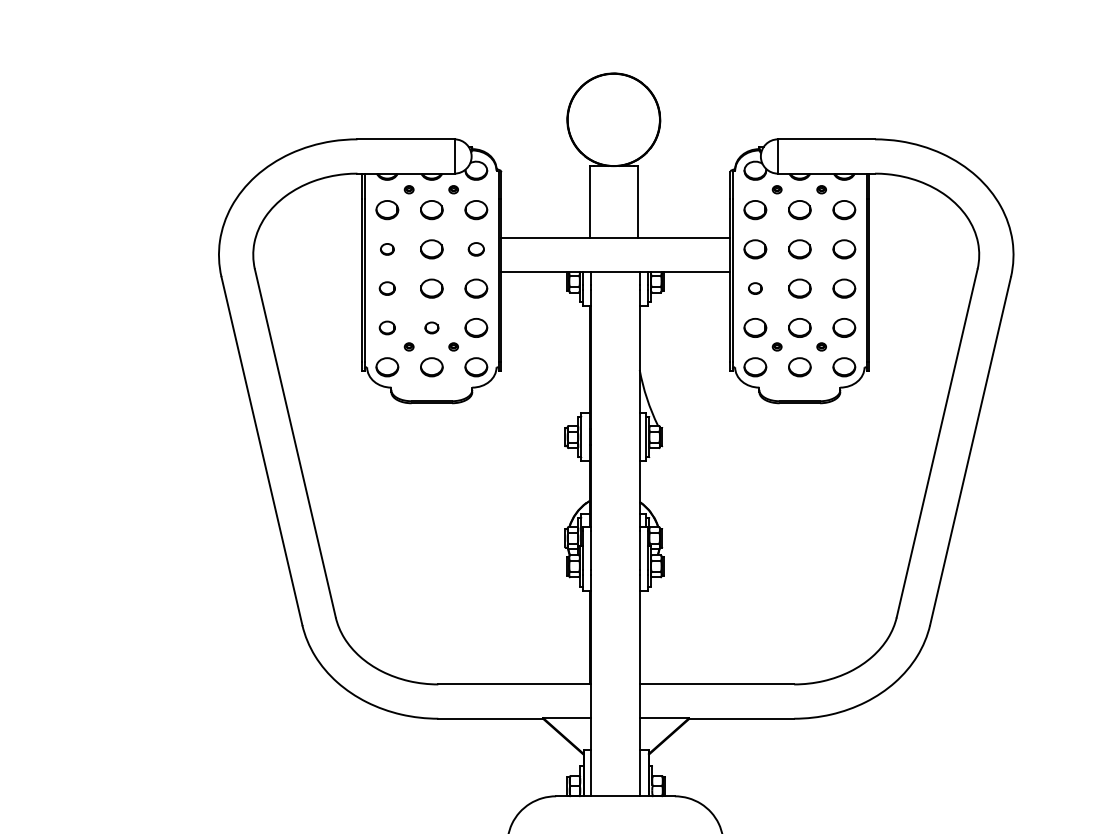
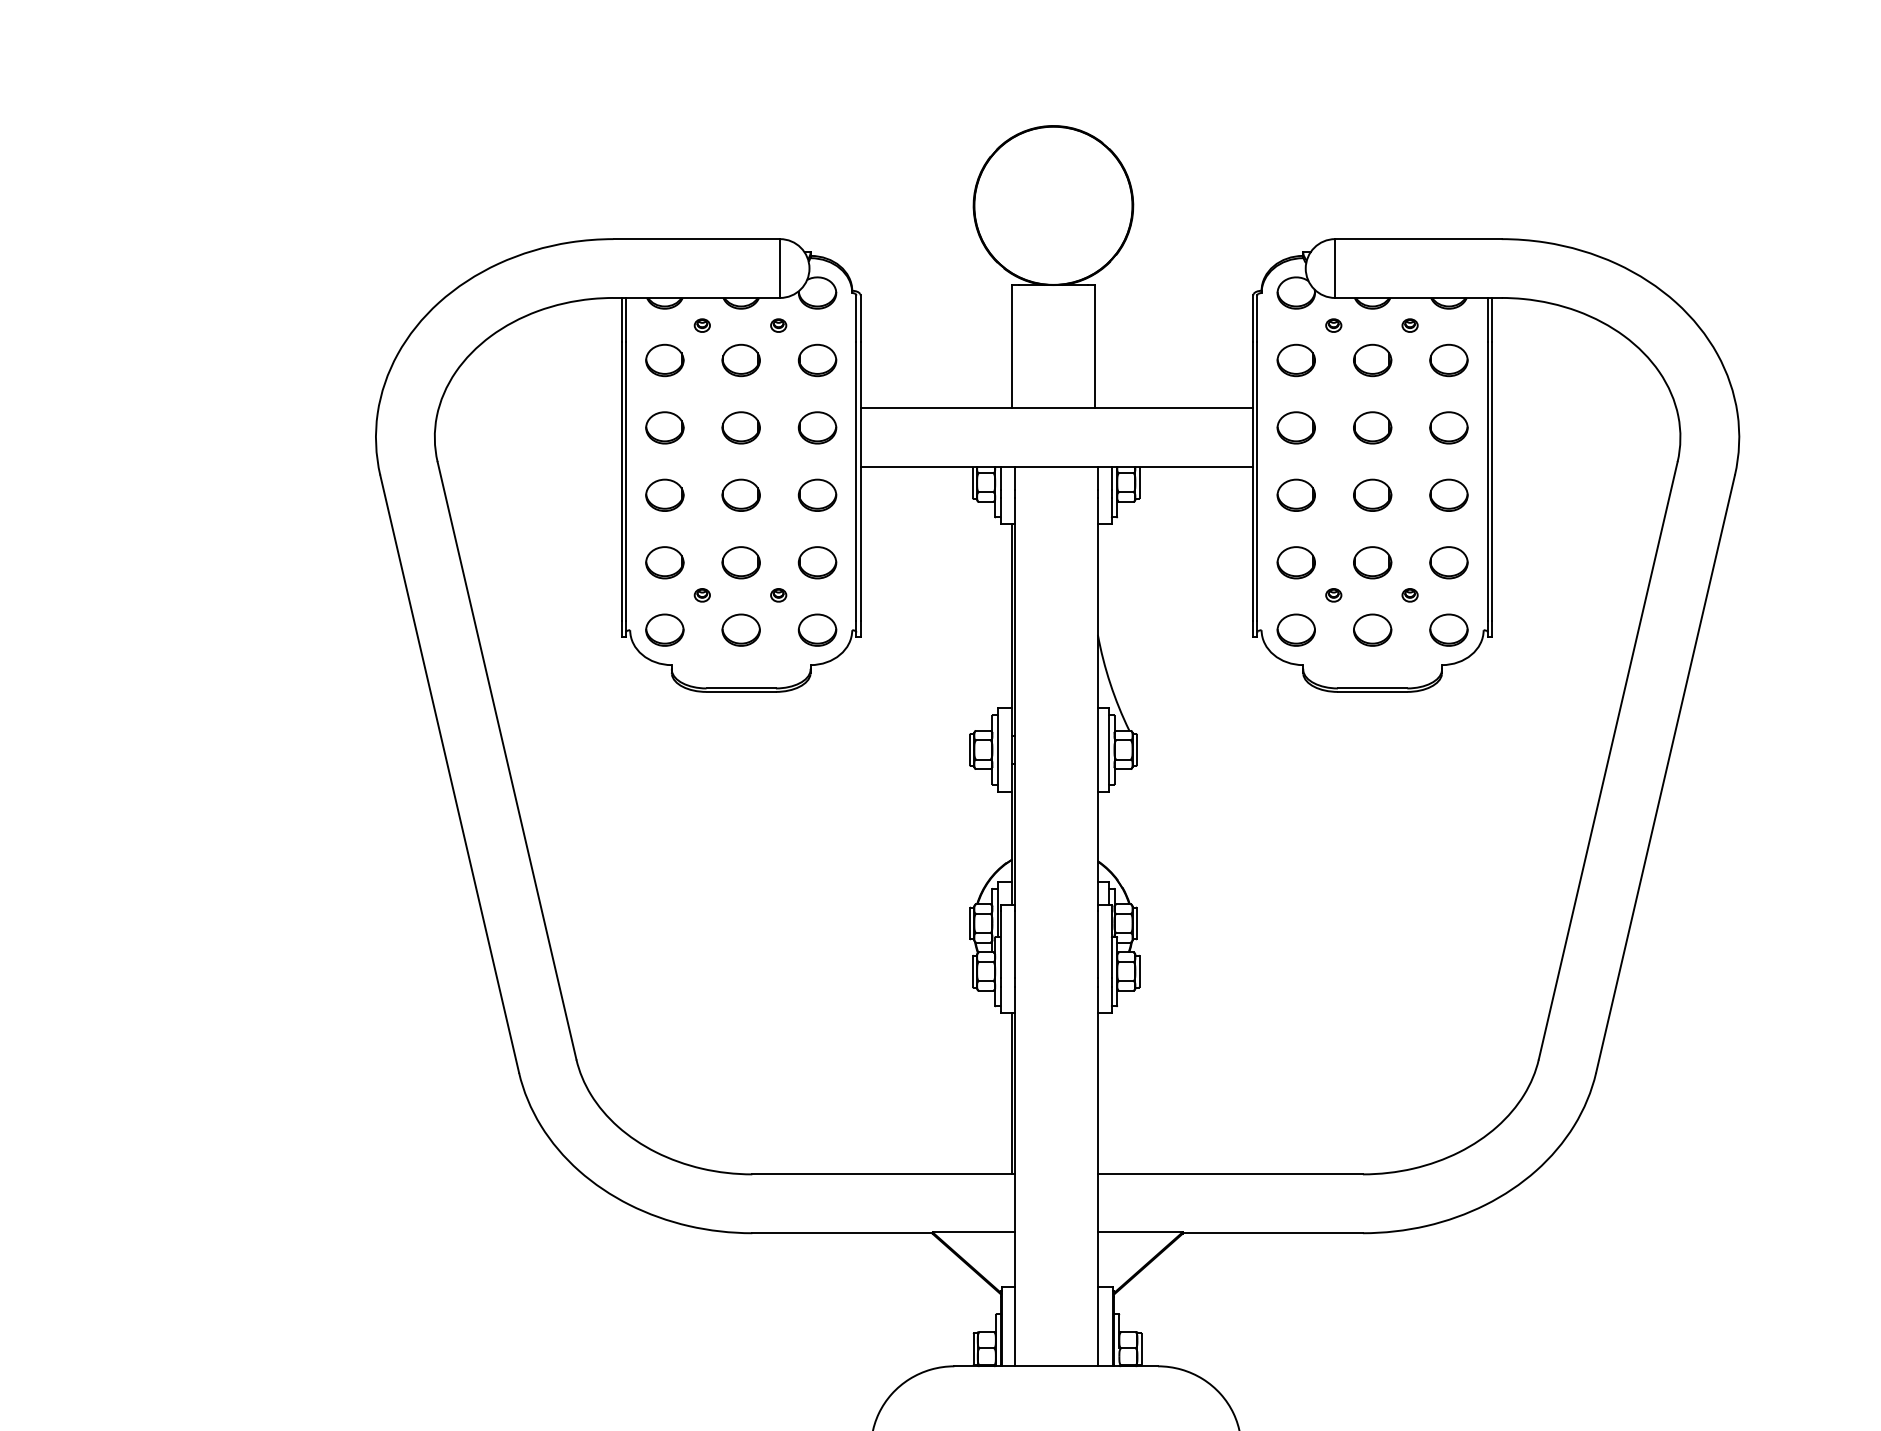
part: (387, 249) -> (665, 428), size x1.67
part: (476, 249) -> (817, 428), size x1.43
part: (387, 288) -> (665, 495), size x1.43
part: (755, 288) -> (1296, 495), size x1.67
part: (387, 327) -> (665, 561), size x1.43
part: (431, 327) -> (740, 561), size x1.67

